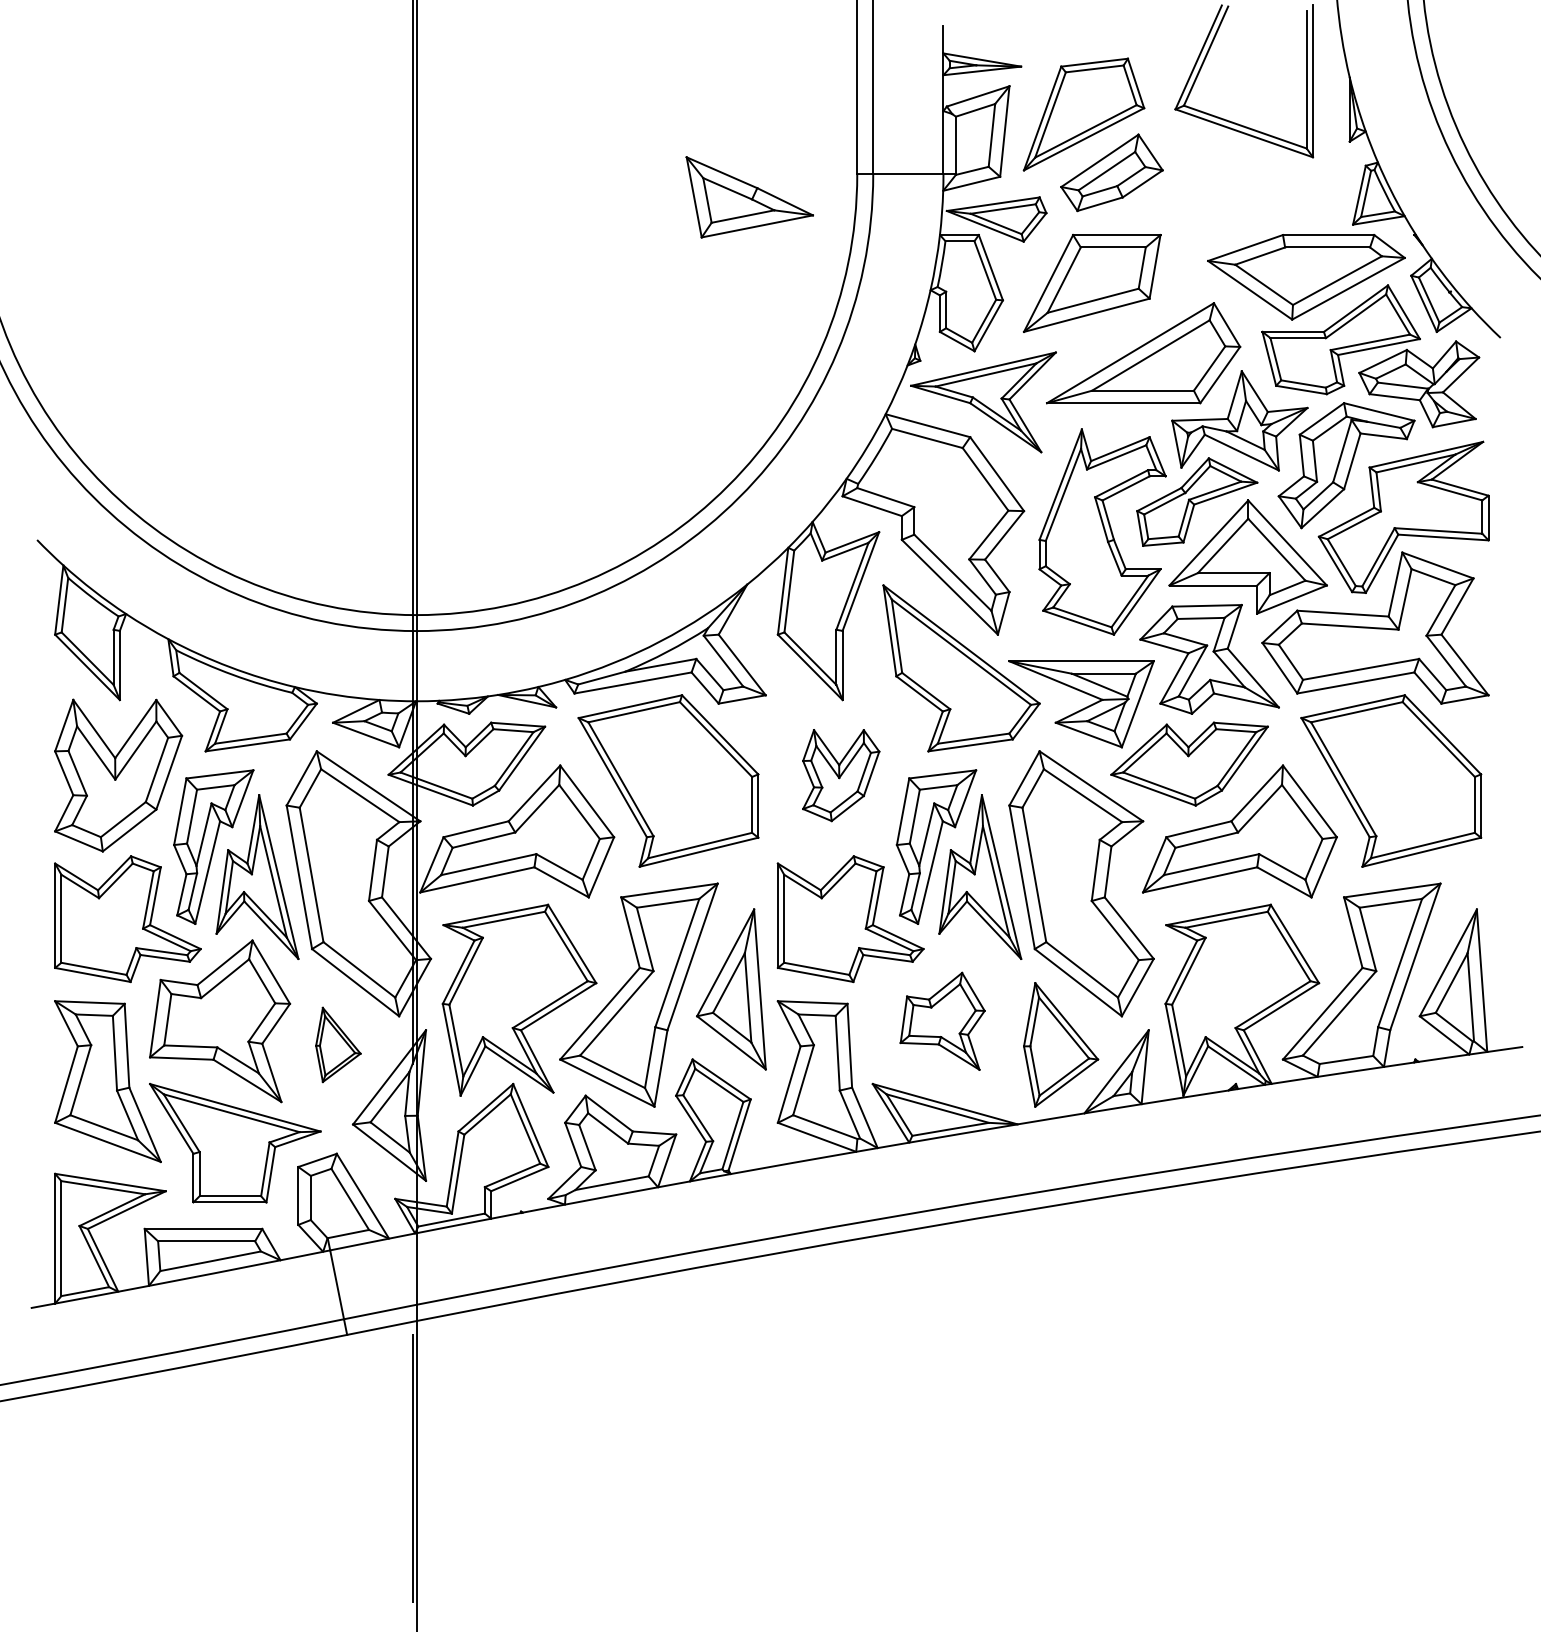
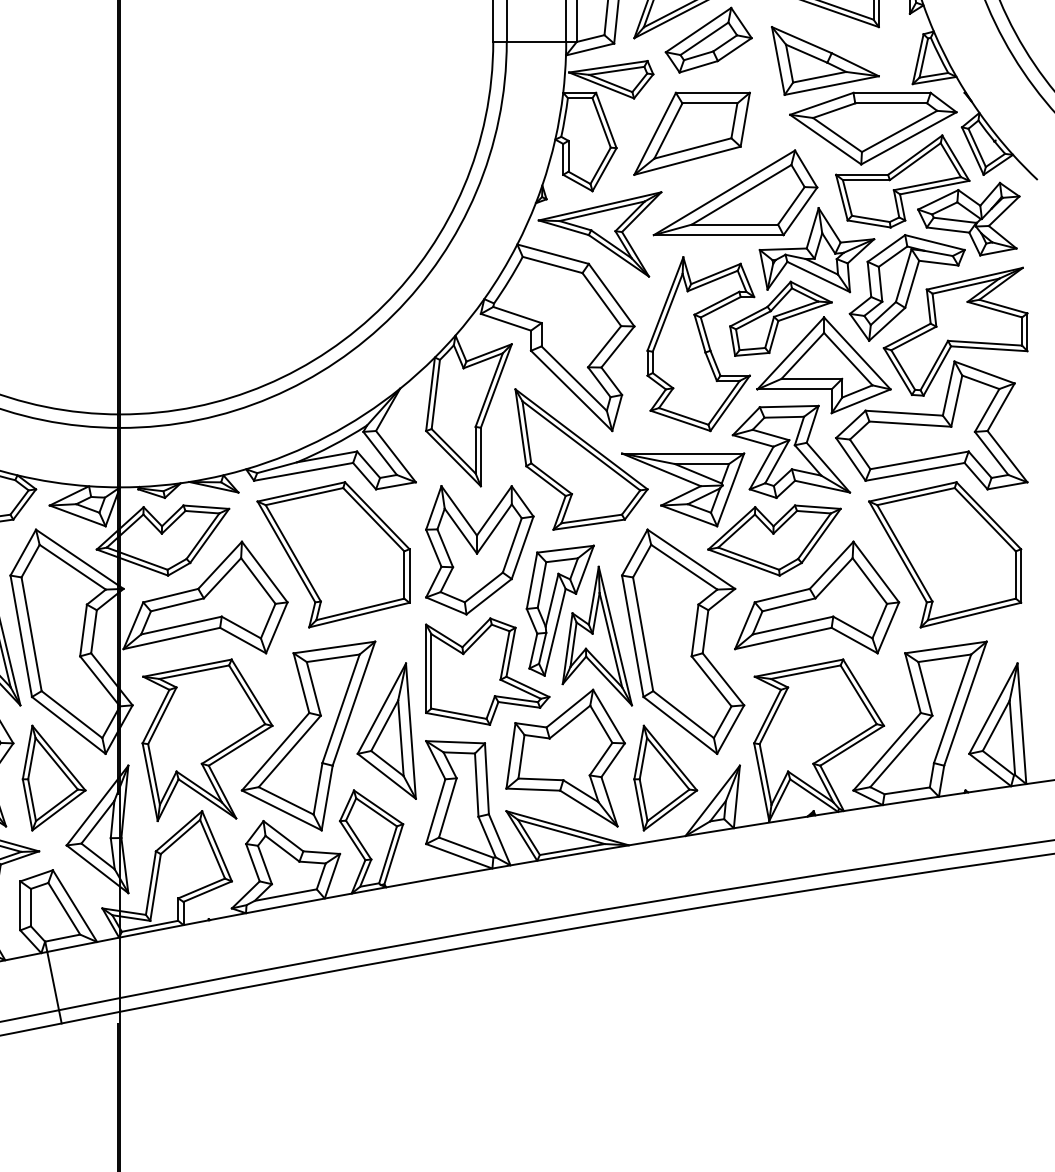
part: (749, 197) -> (825, 61), moved
part: (840, 775) -> (479, 550), size x1.67
part: (942, 1021) -> (565, 758), size x1.67
part: (338, 1044) -> (54, 777), size x1.67

